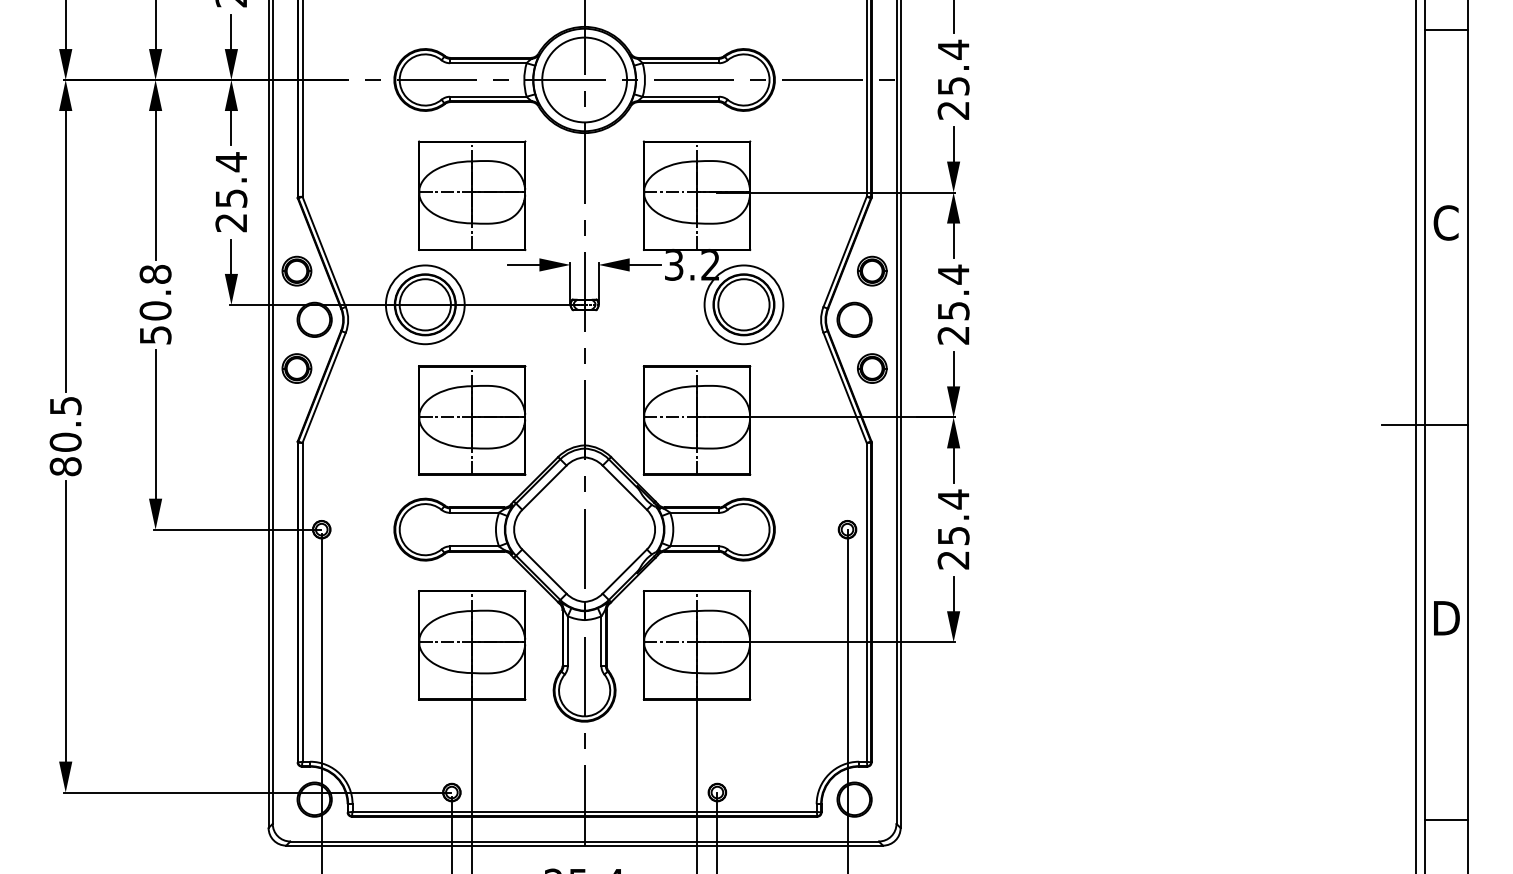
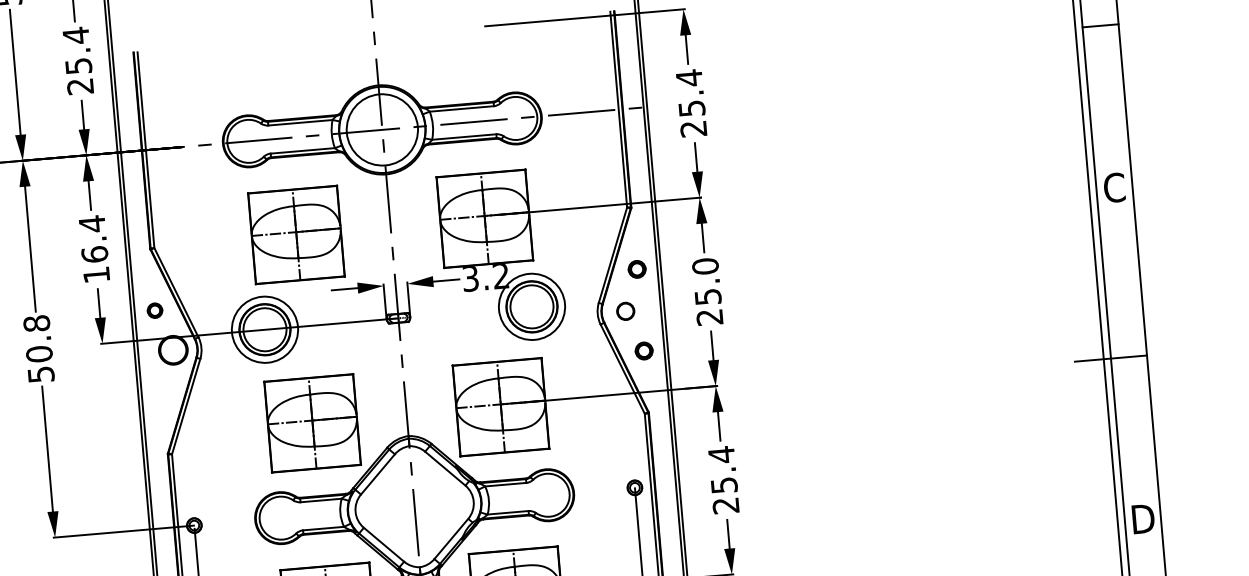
text: (231, 210) -> (95, 264), 25.4 -> 16.4
part: (296, 270) -> (154, 310), size x0.6
part: (872, 270) -> (637, 268), size x0.7
text: (953, 274) -> (705, 266), 25.4 -> 25.0
part: (854, 319) -> (625, 311), size x0.6
part: (296, 368) -> (161, 392), removed
part: (872, 368) -> (644, 350), size x0.7

